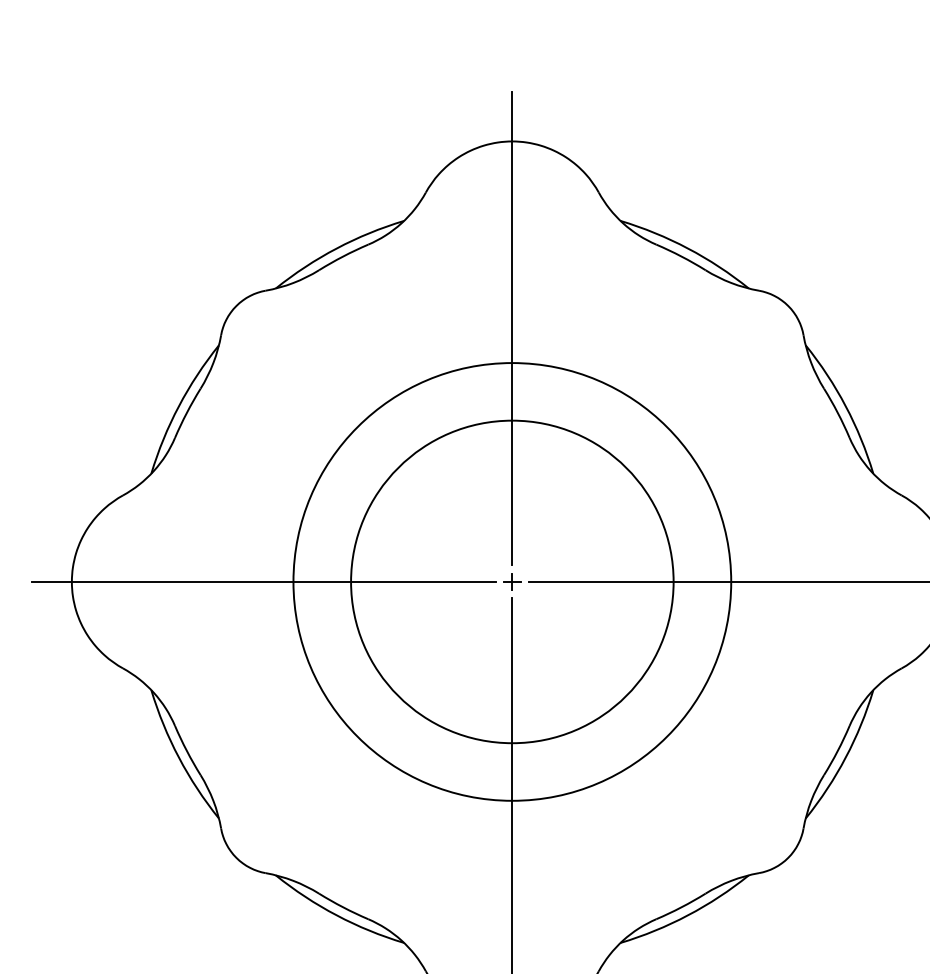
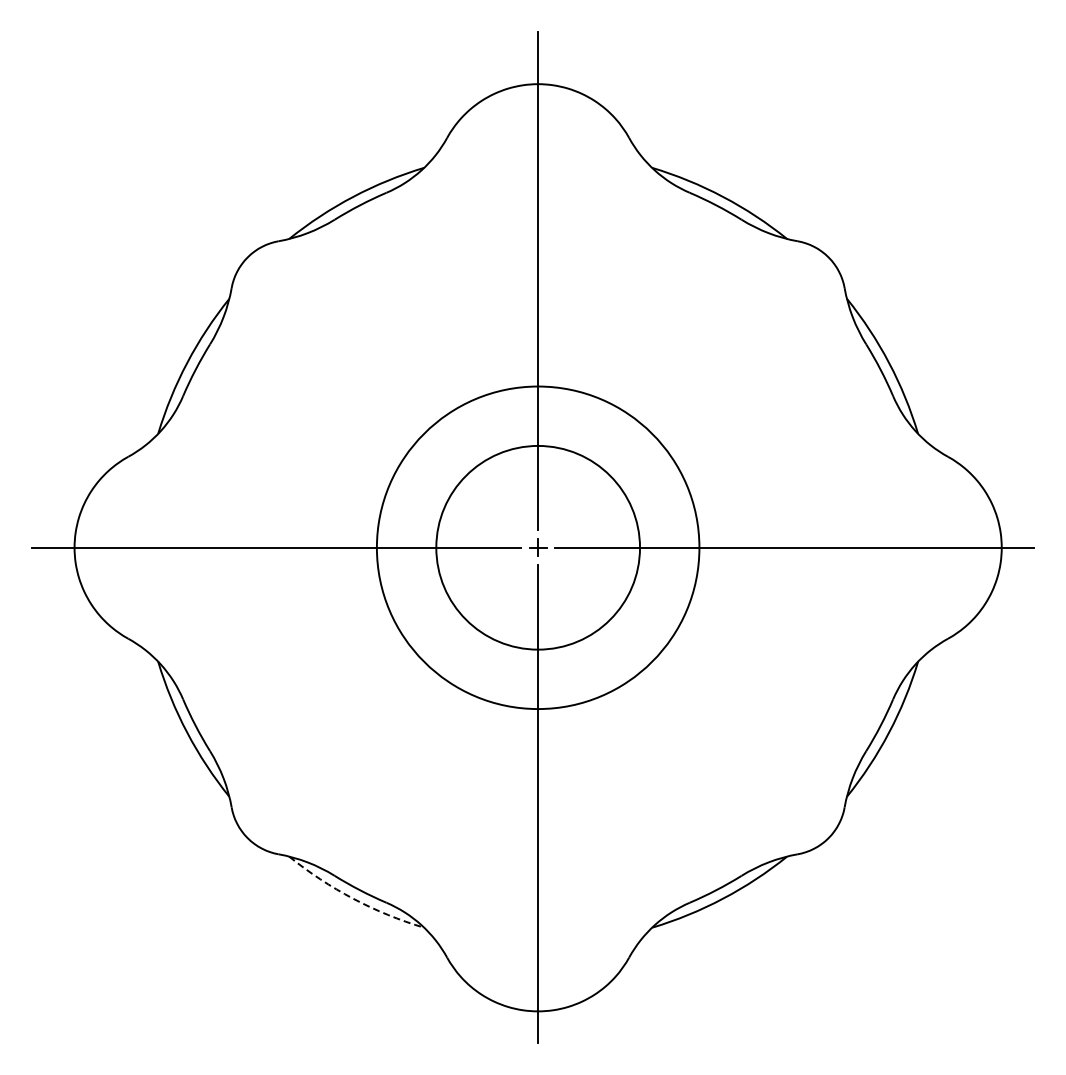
circle: (511, 581) -> (537, 547), size x0.6
circle: (511, 581) -> (537, 547), size x0.7
arc: (336, 915) -> (353, 898), solid -> dashed

